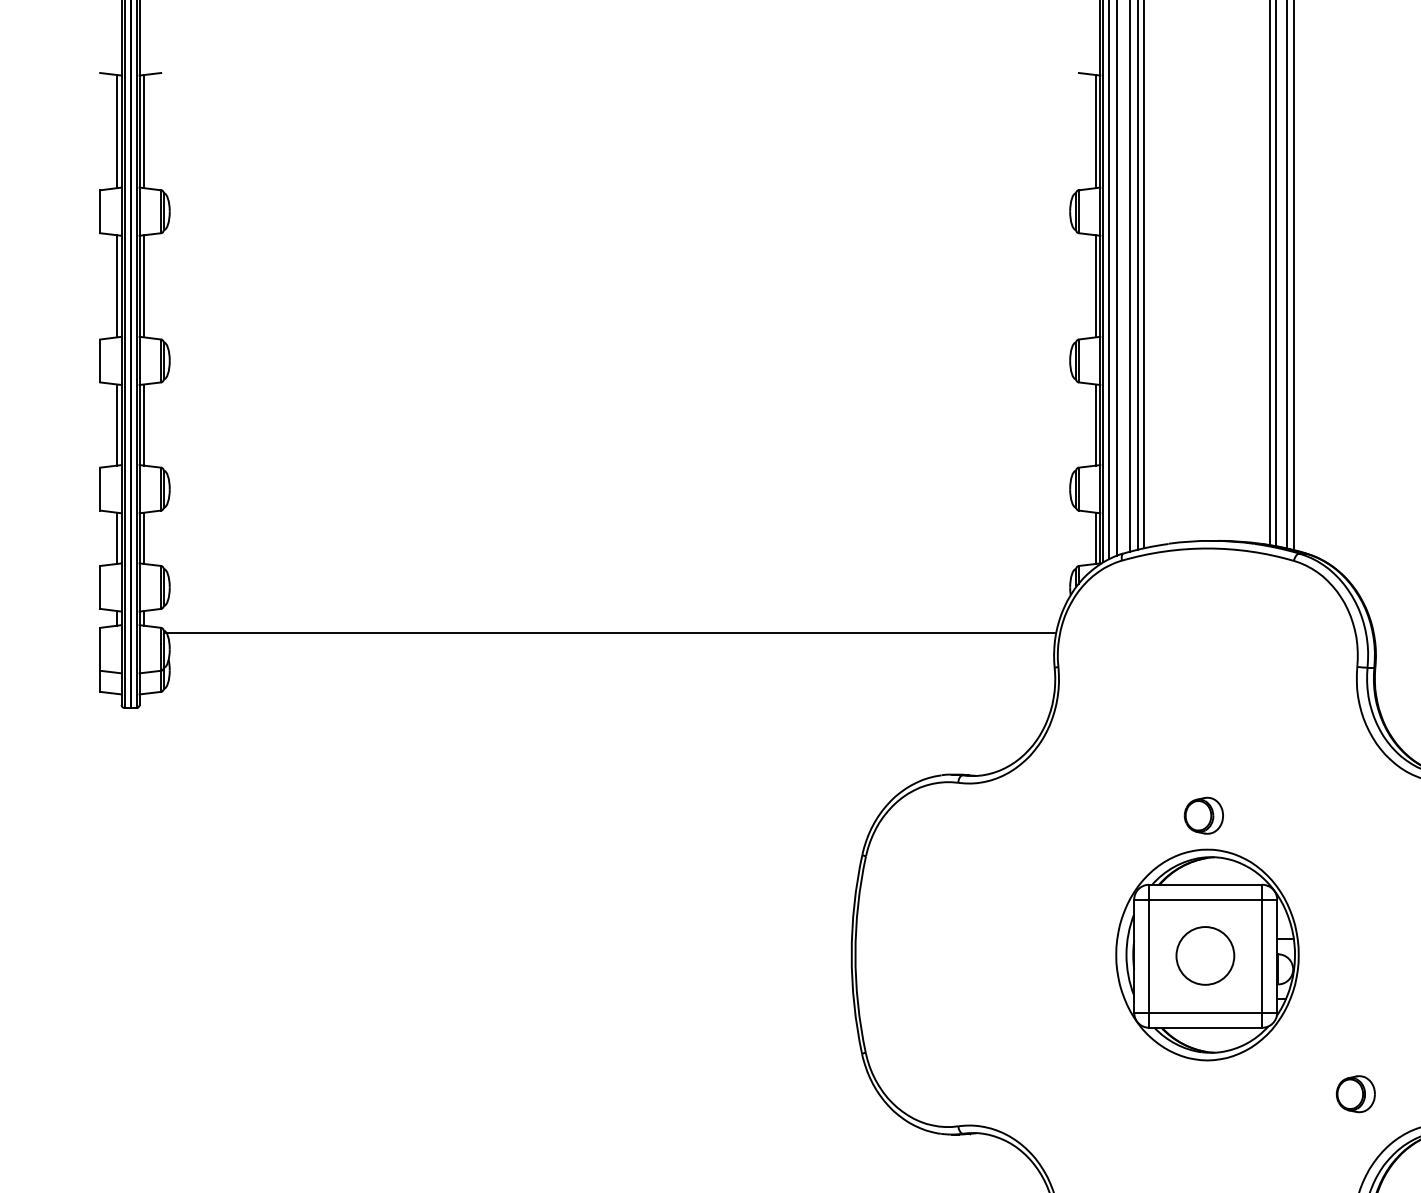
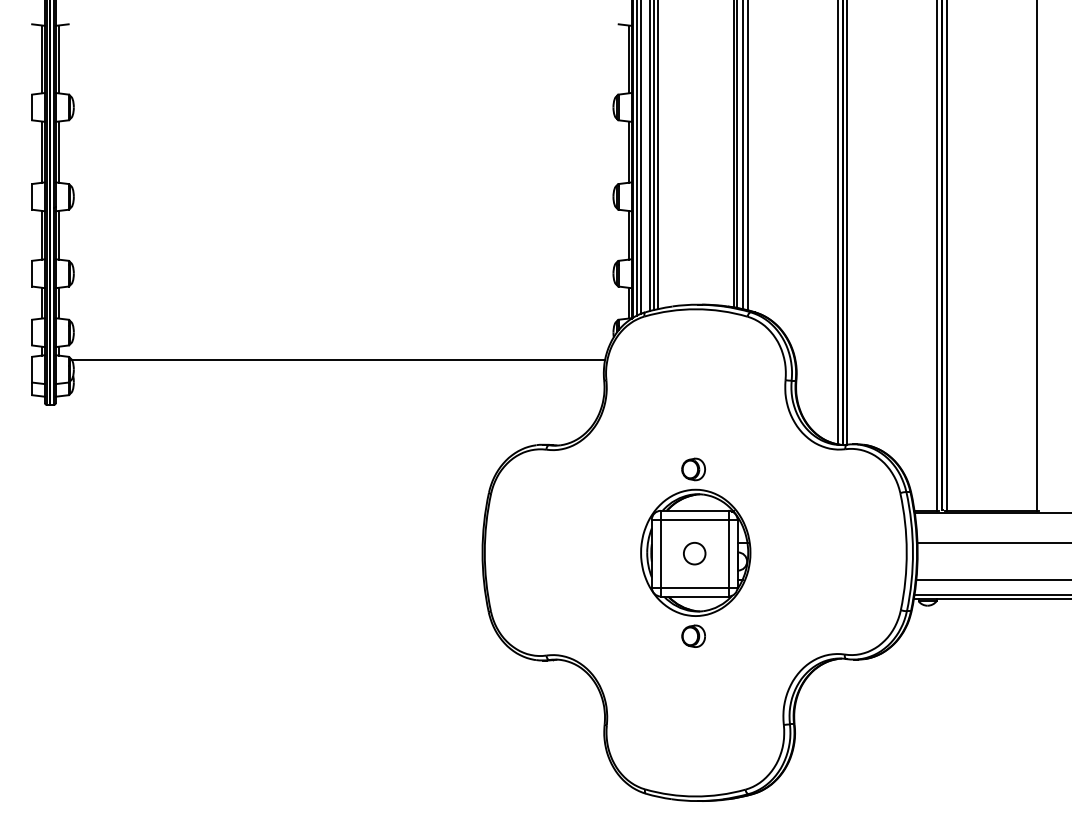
circle: (1205, 955) -> (694, 553), size x0.62
part: (1355, 1092) -> (693, 635), moved

